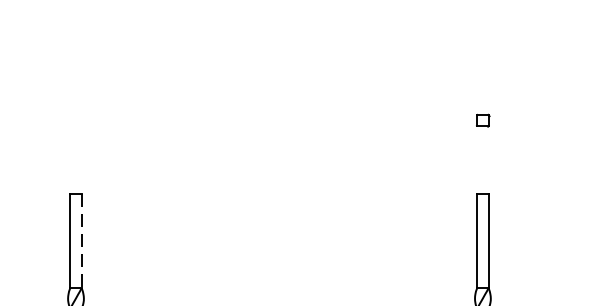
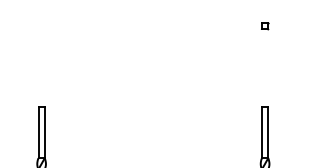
part: (483, 121) -> (265, 26), moved
line: (81, 241) -> (44, 132), dashed -> solid

